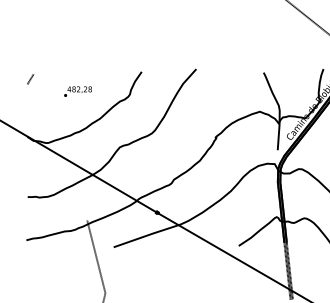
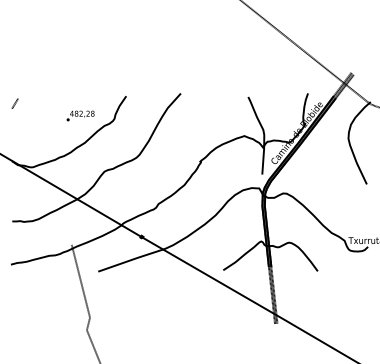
text: (77, 91) -> (80, 115), moved

